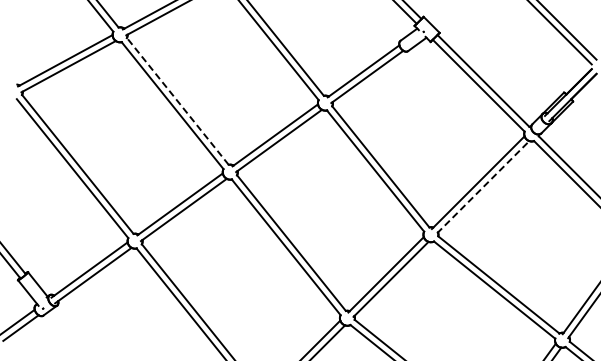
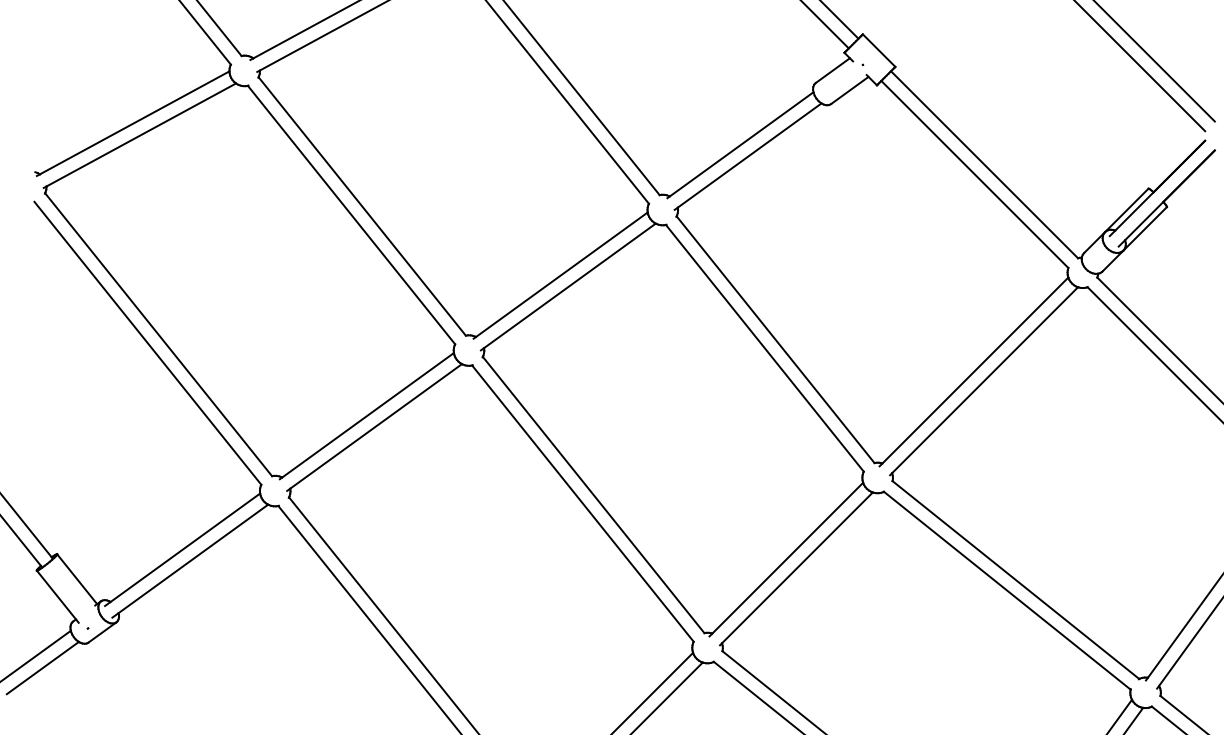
line: (177, 101) -> (361, 206), dashed -> solid
line: (483, 186) -> (984, 379), dashed -> solid

